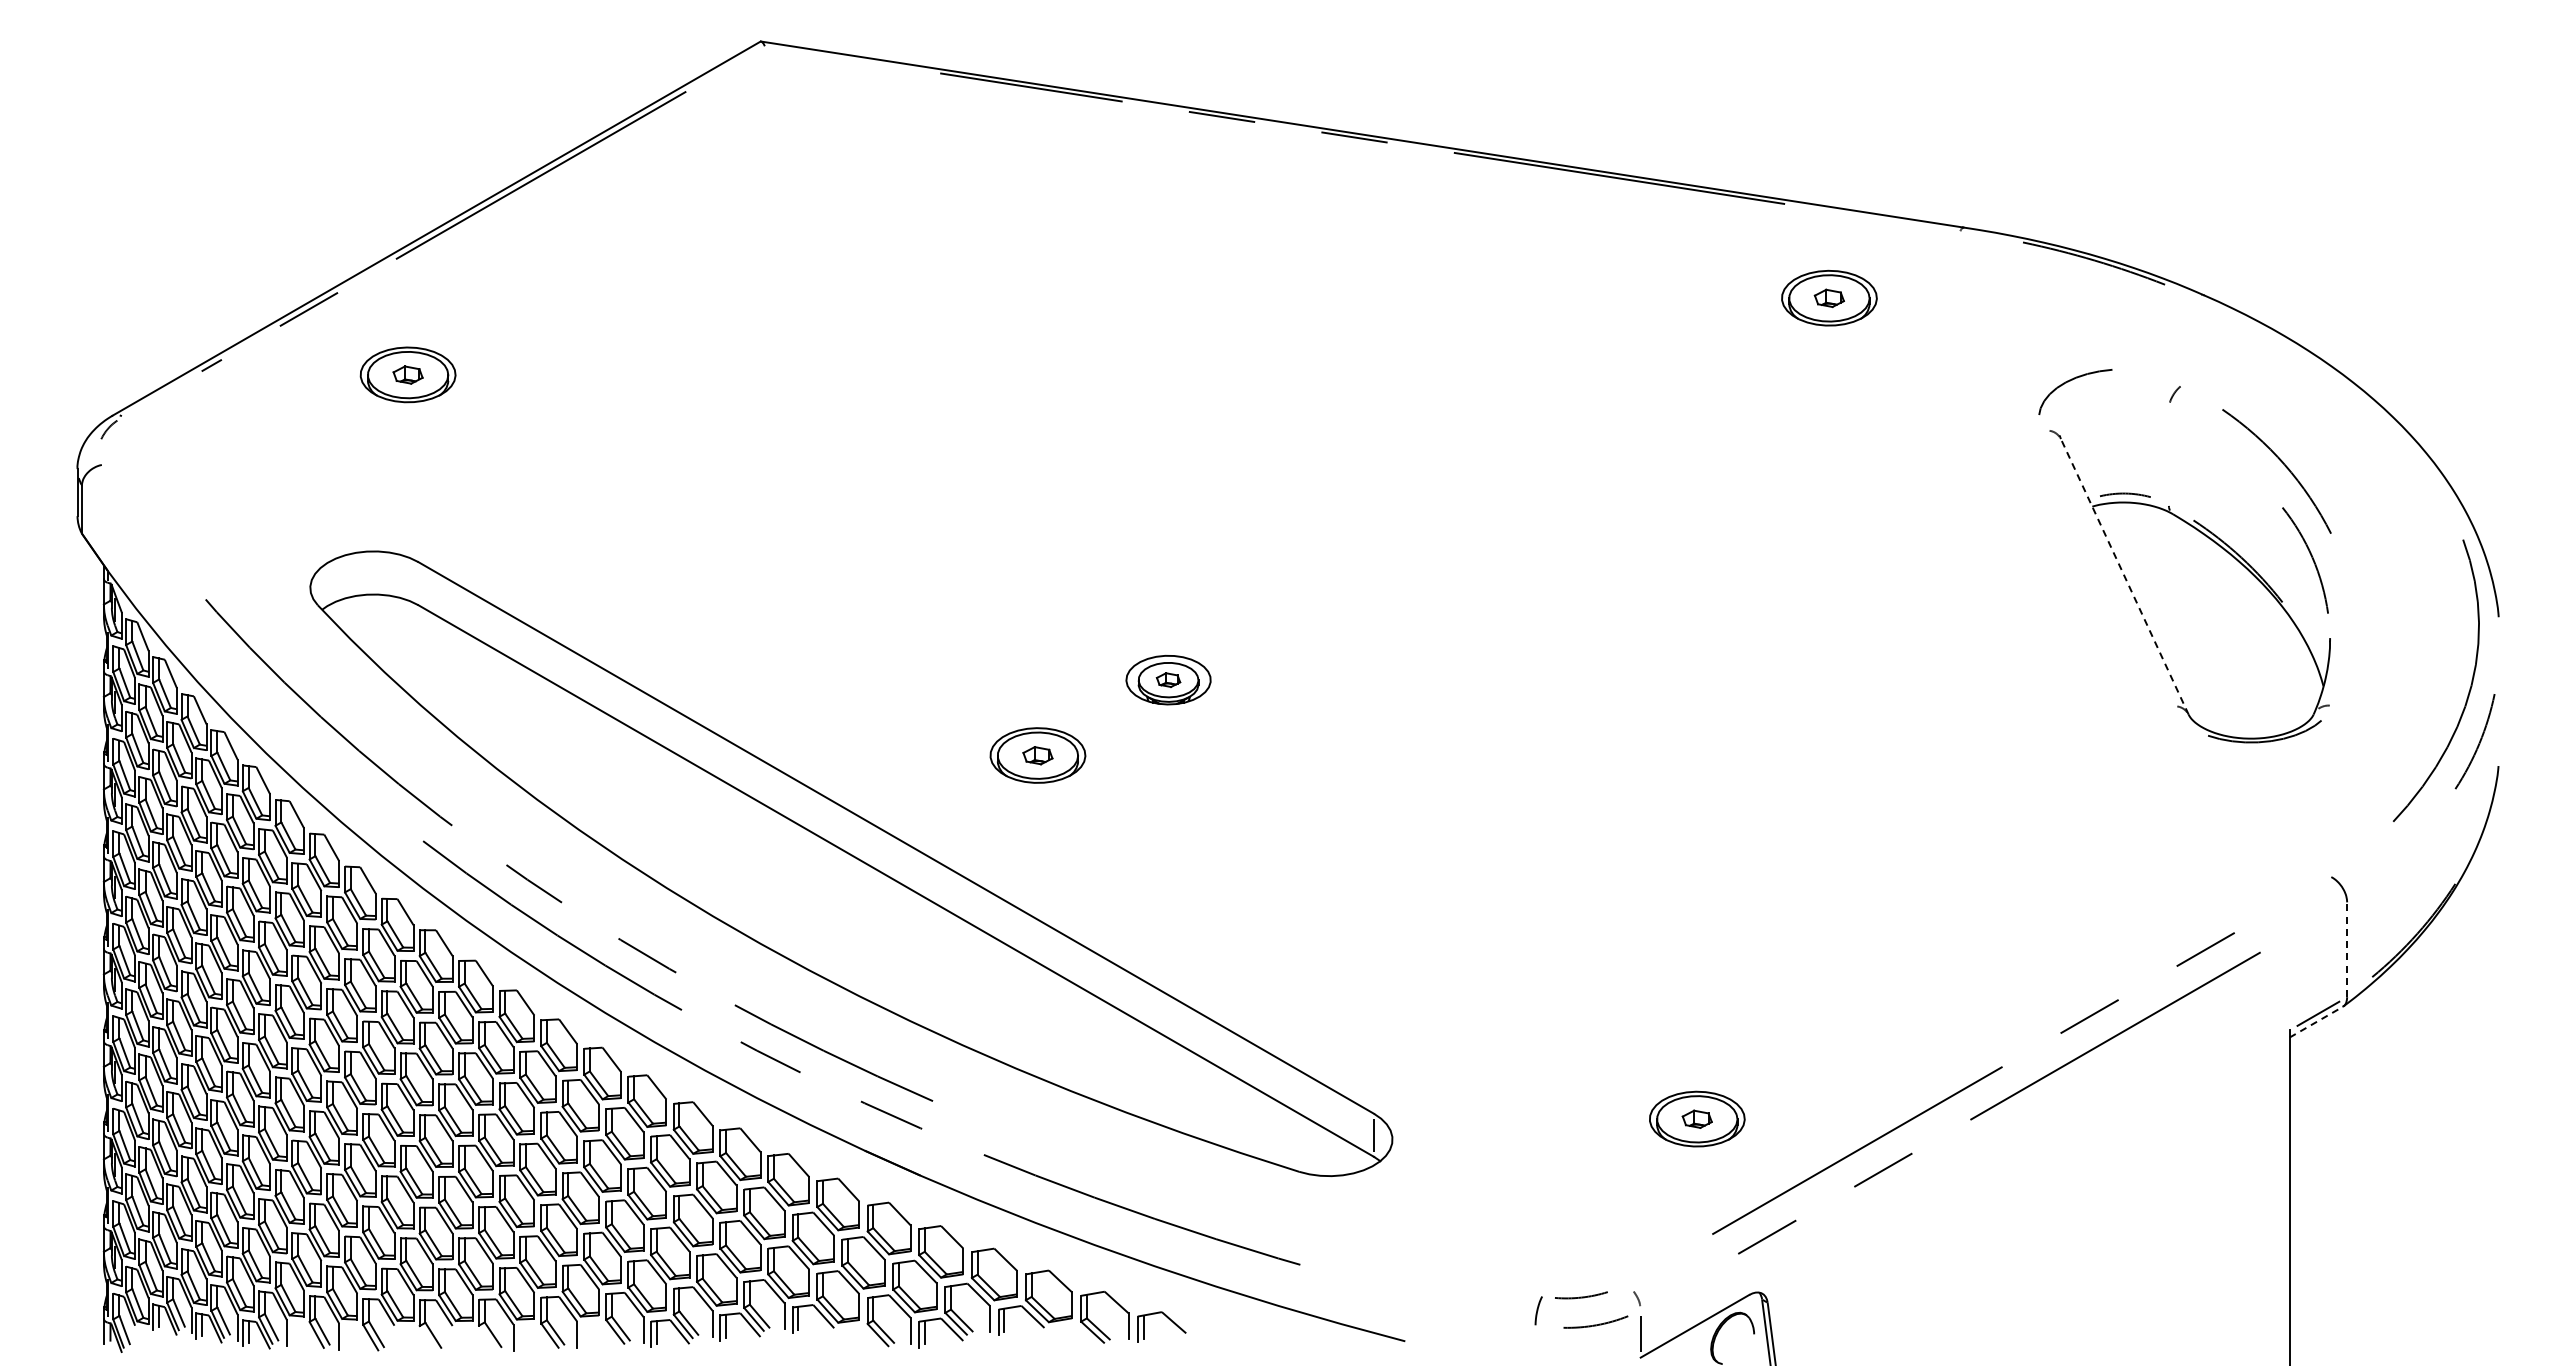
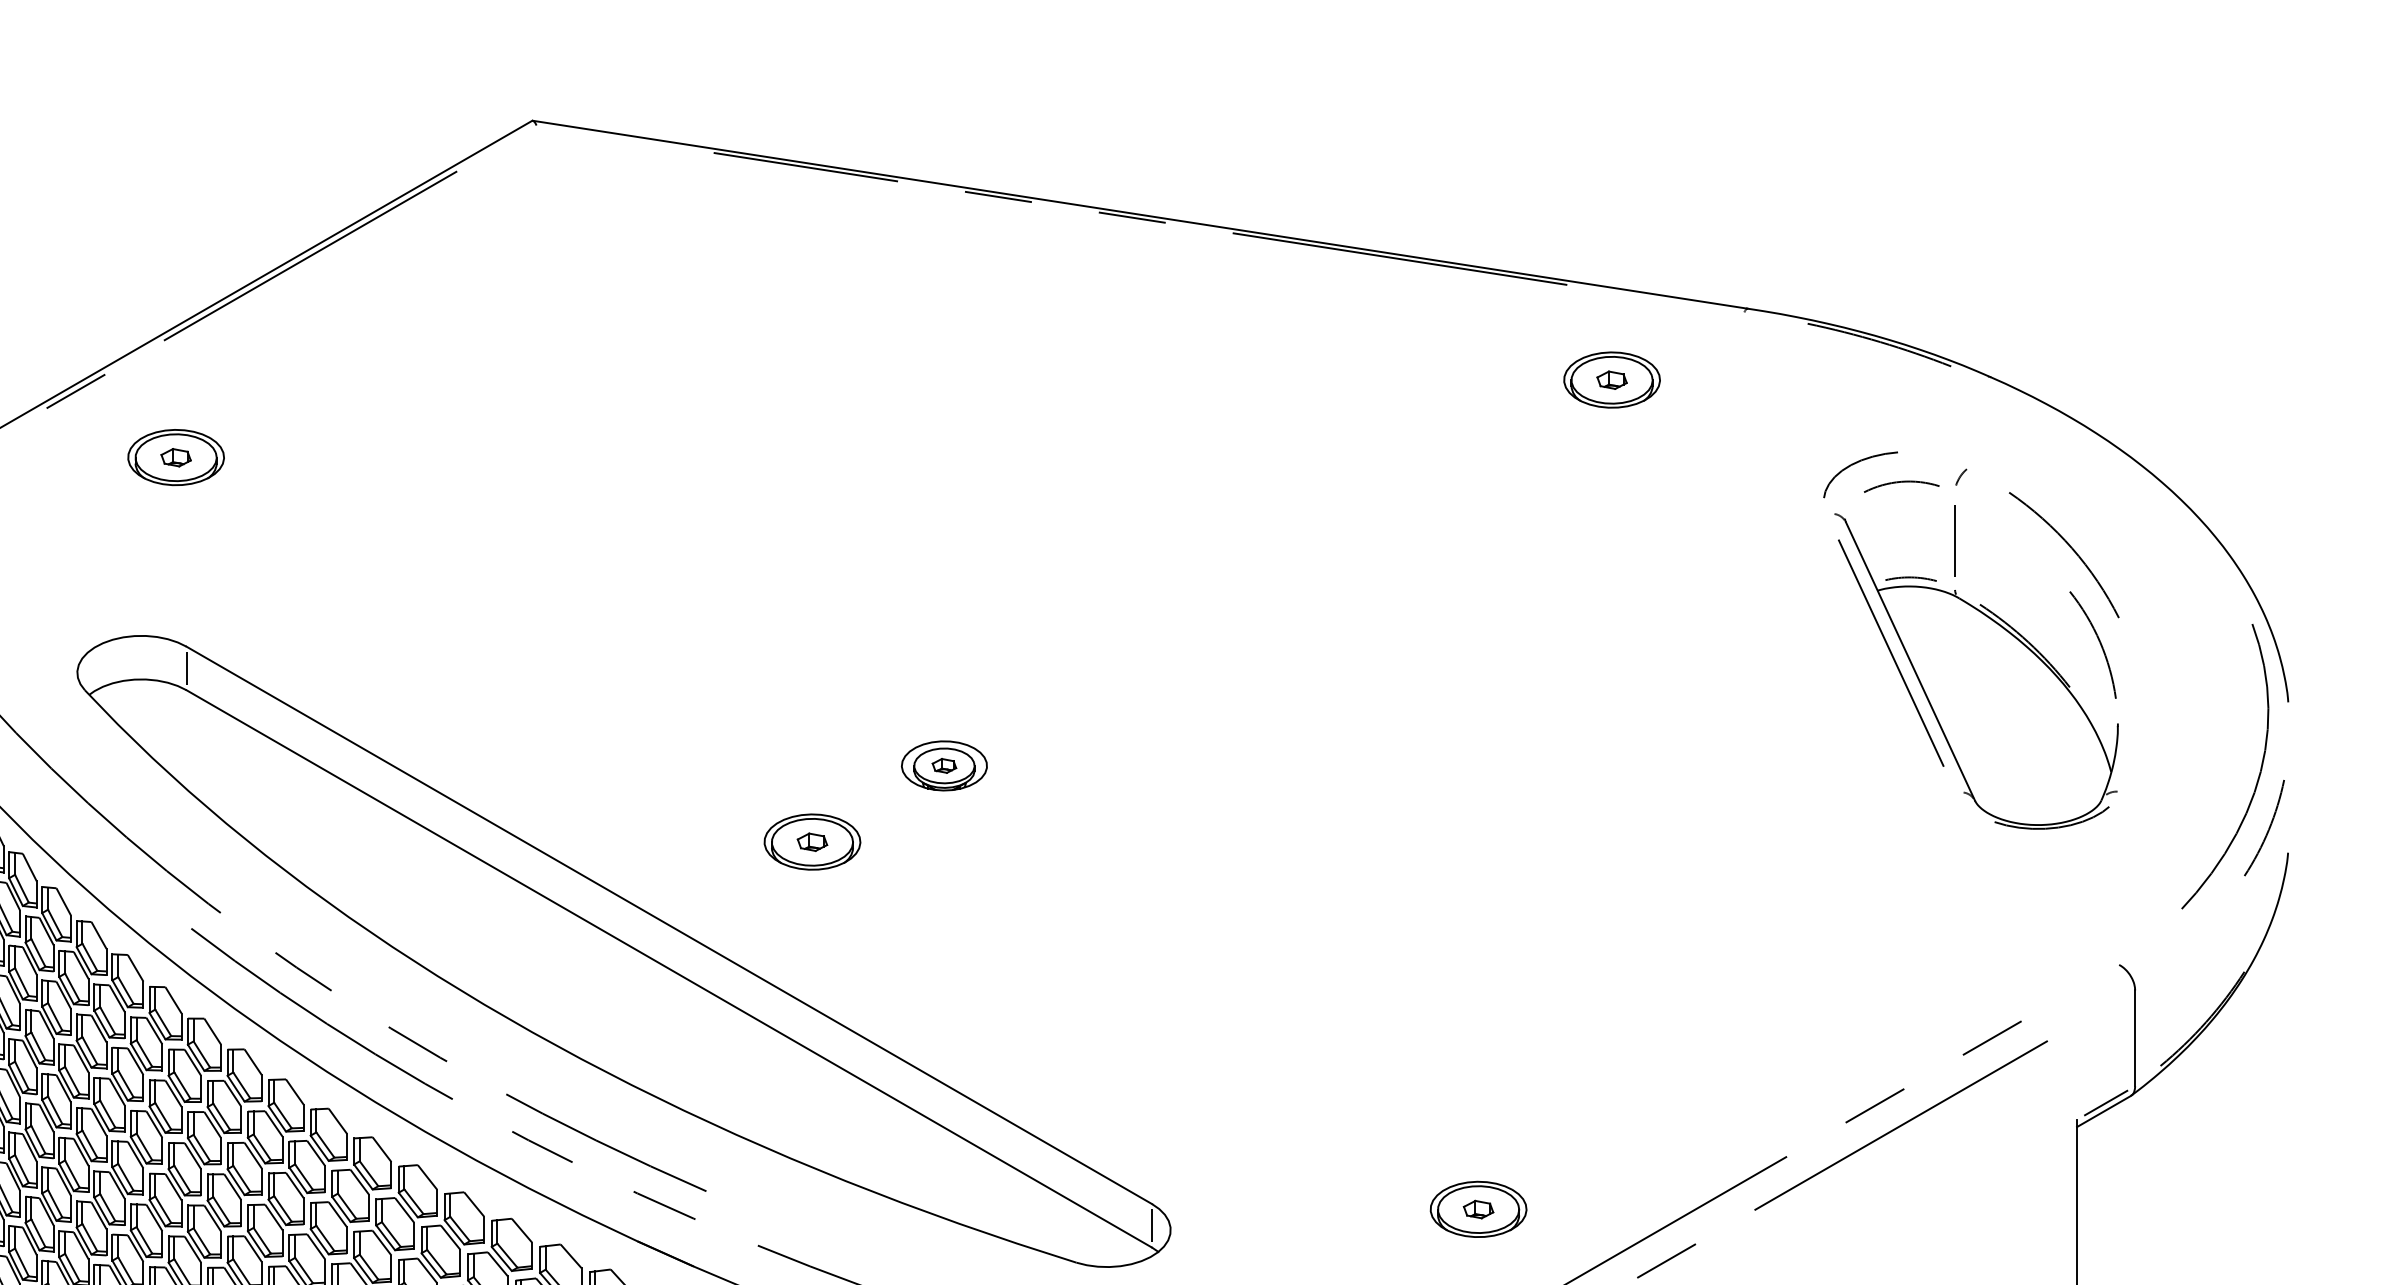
arc: (2113, 400) -> (1899, 483), added
line: (2168, 457) -> (1954, 541), added
line: (2105, 568) -> (1891, 653), added
line: (2124, 576) -> (1910, 661), dashed -> solid
line: (418, 583) -> (186, 668), added
line: (2347, 949) -> (2135, 1038), dashed -> solid
line: (2316, 1022) -> (2104, 1111), dashed -> solid

